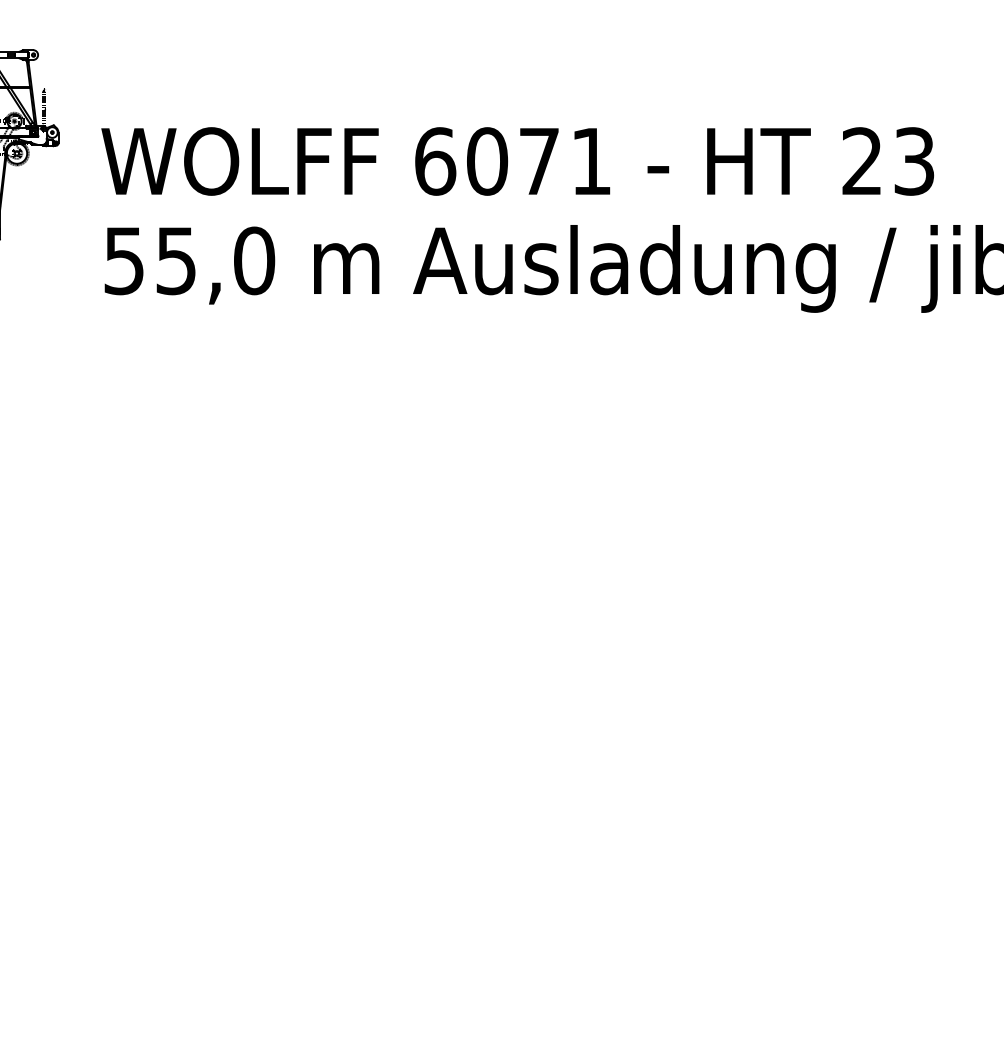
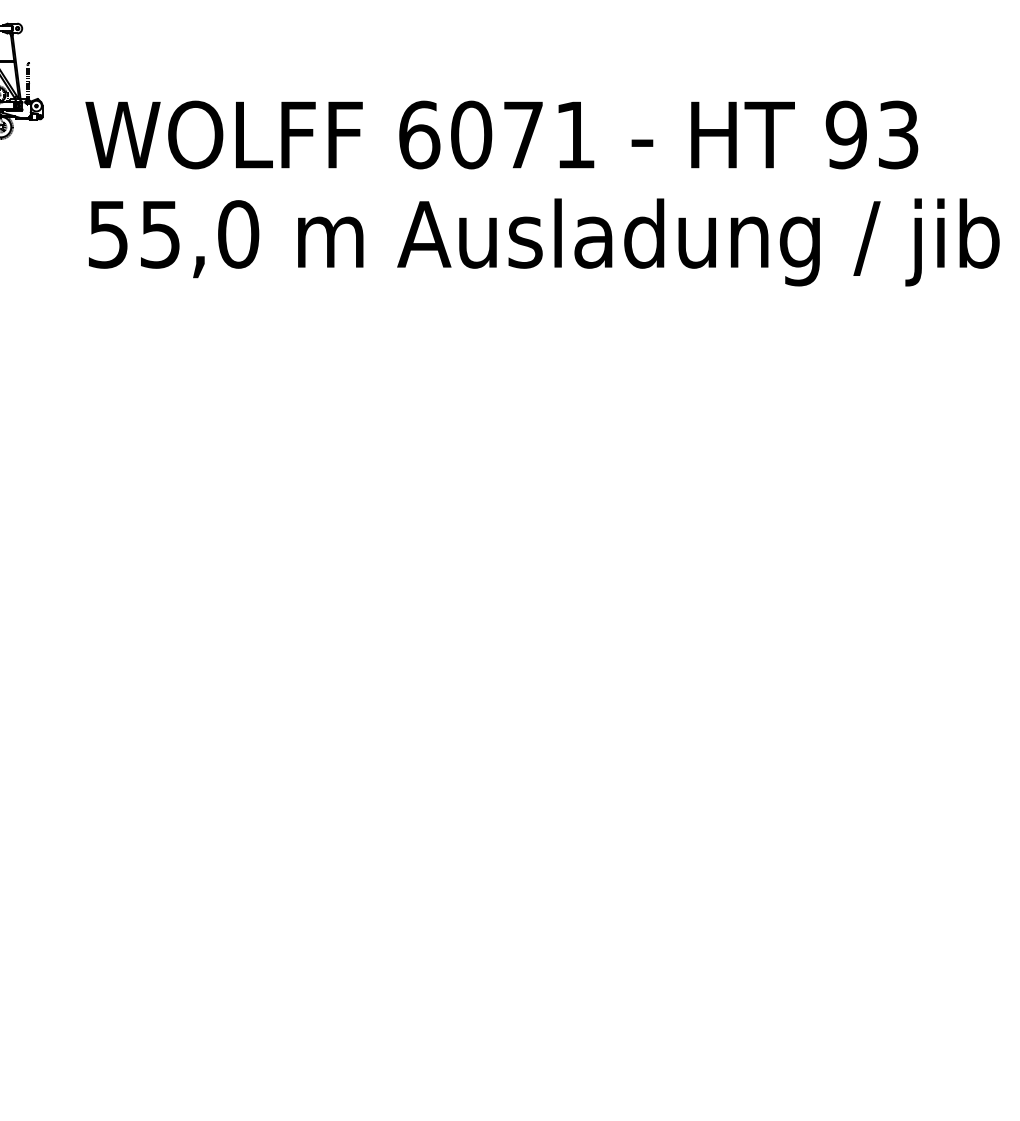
text: (861, 160) -> (845, 134), 23 -> 93

